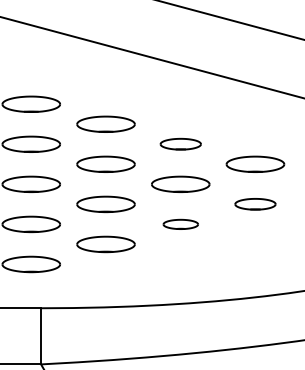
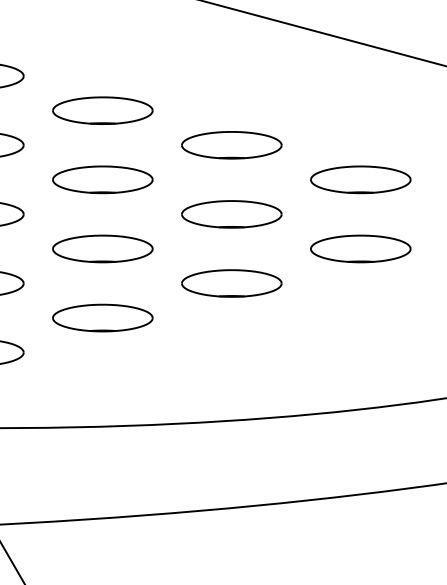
part: (180, 143) -> (231, 143), size x1.43
part: (255, 203) -> (360, 247), size x1.43
part: (180, 224) -> (231, 283), size x1.67

